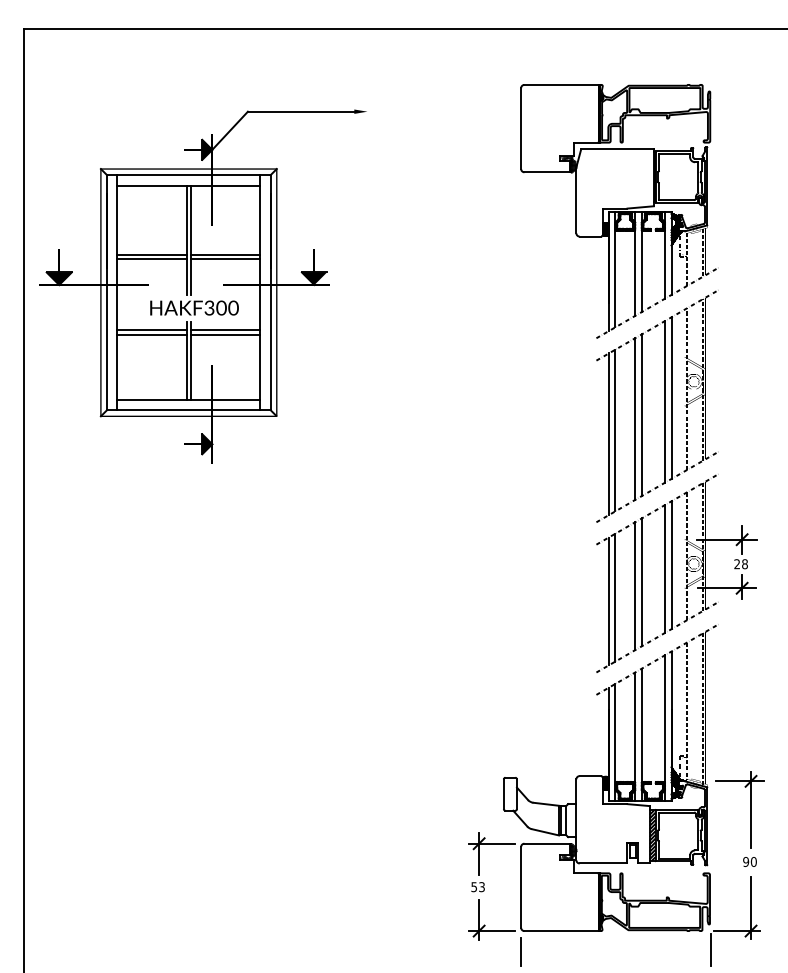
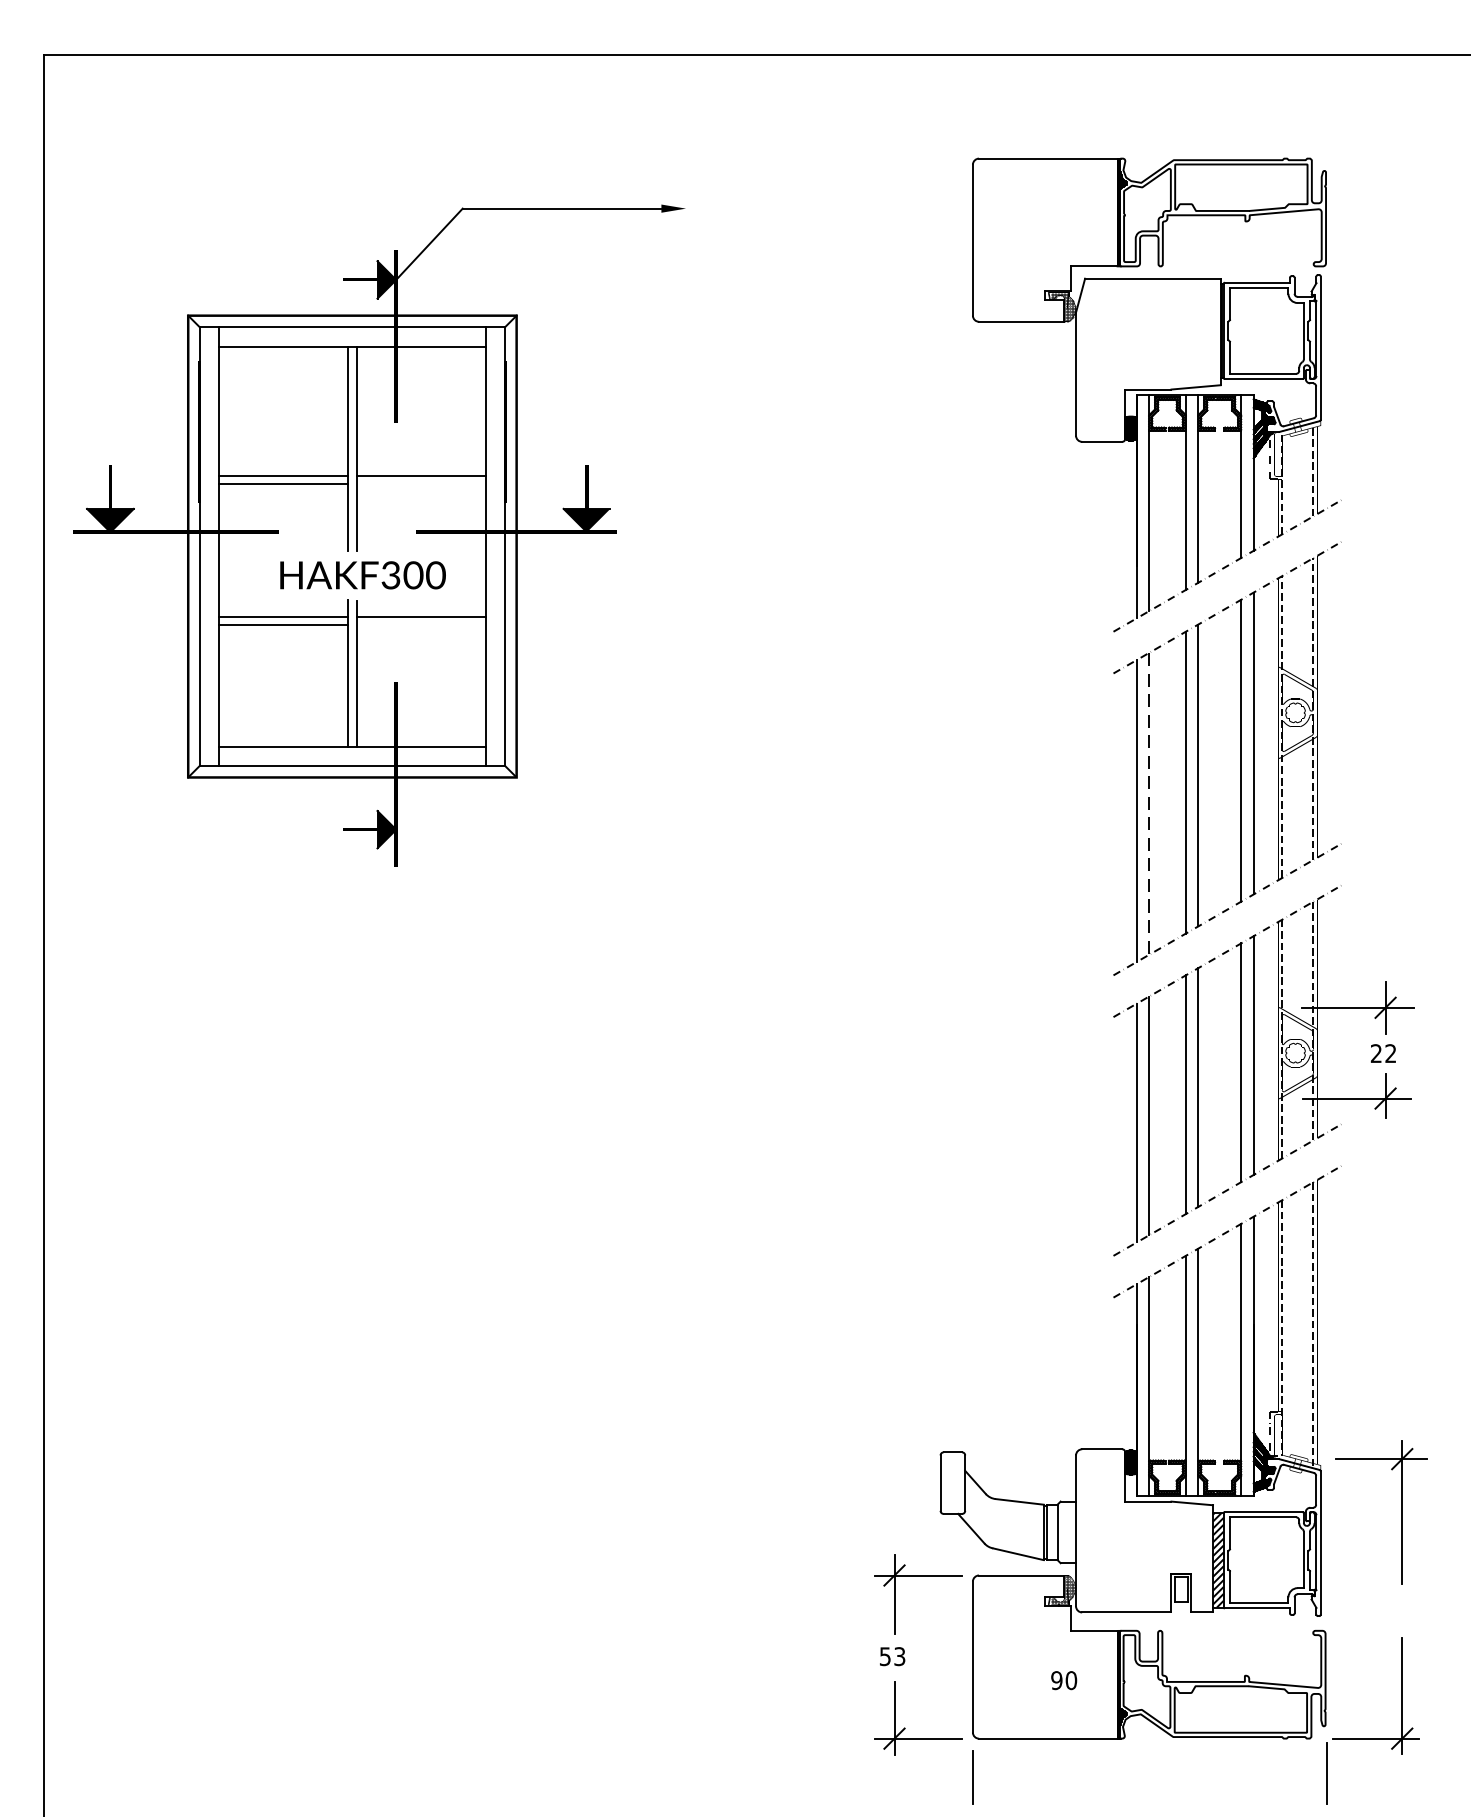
line: (225, 259) -> (420, 484), removed
line: (225, 334) -> (420, 624), removed
line: (615, 430) -> (1149, 803), solid -> dashed
text: (744, 564) -> (1389, 1054), 28 -> 22
text: (749, 861) -> (1063, 1679), moved

